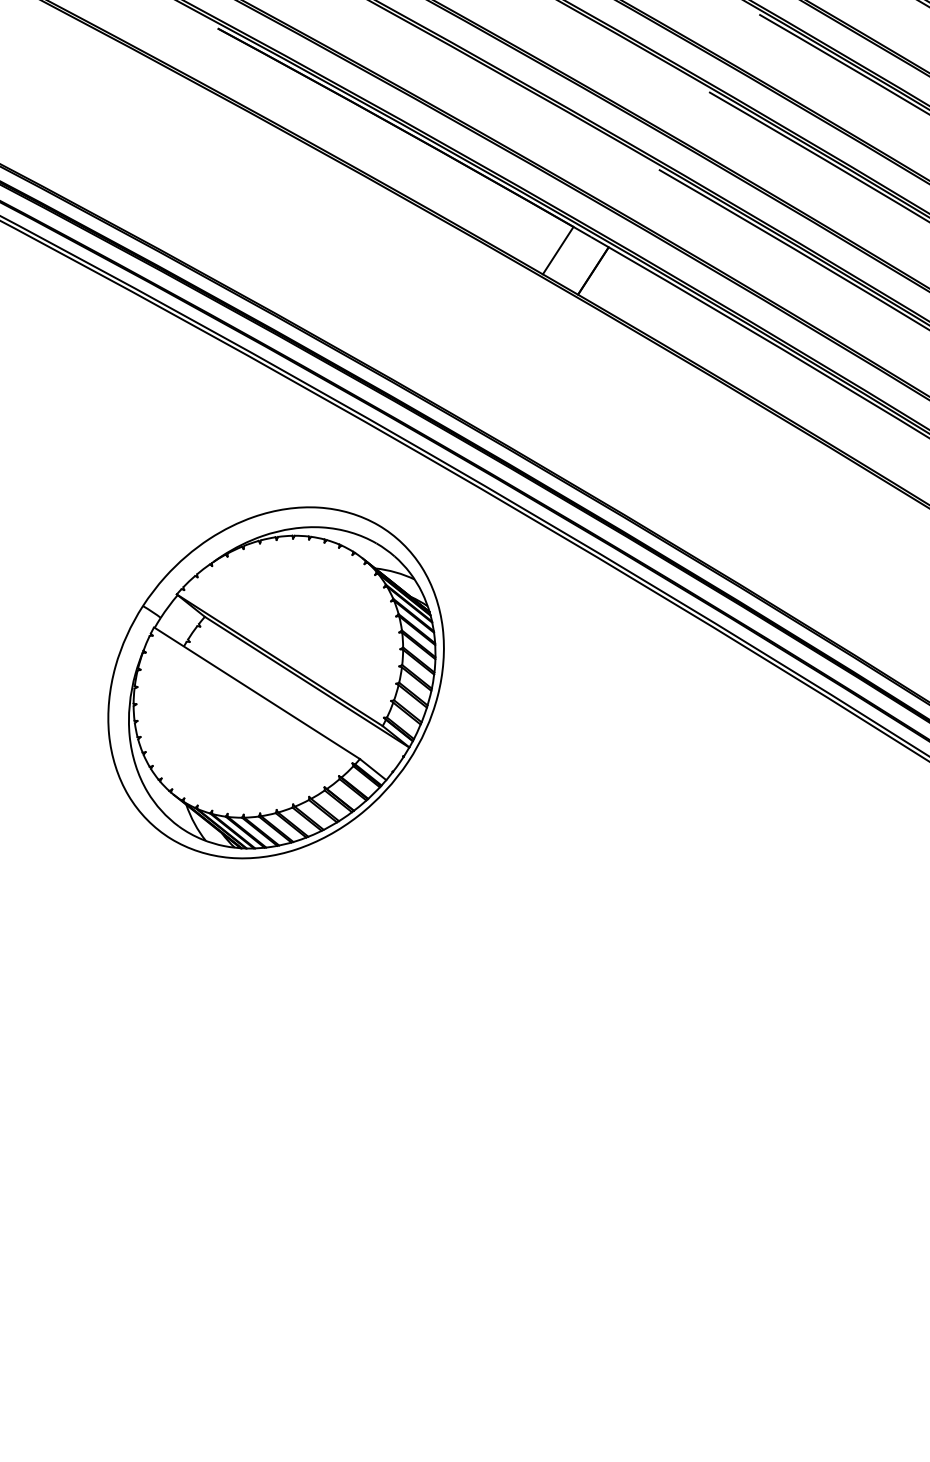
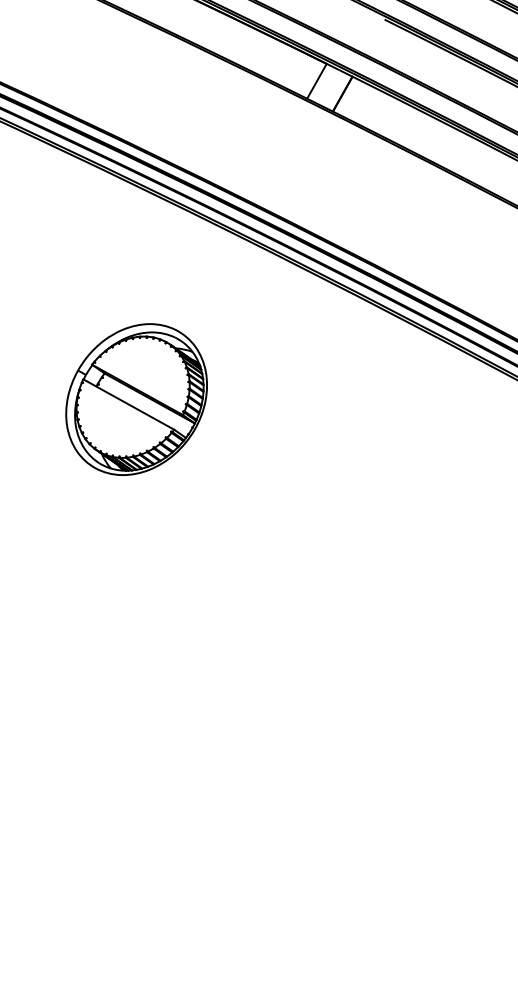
part: (275, 682) -> (136, 399), size x0.6

